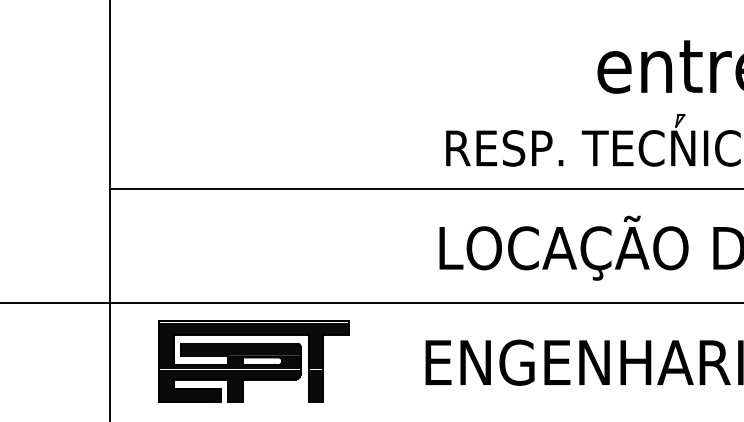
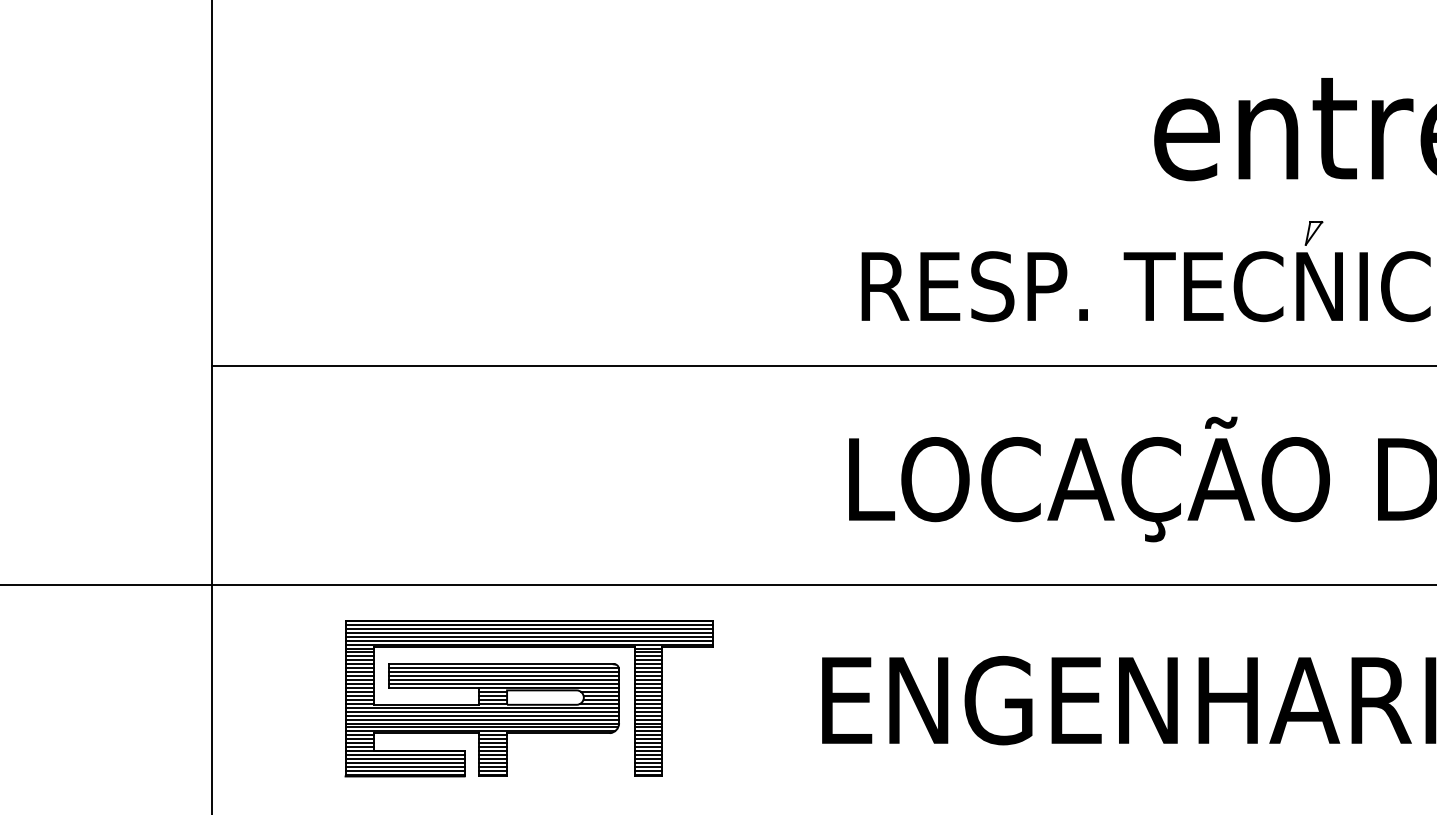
part: (253, 361) -> (528, 698), moved

